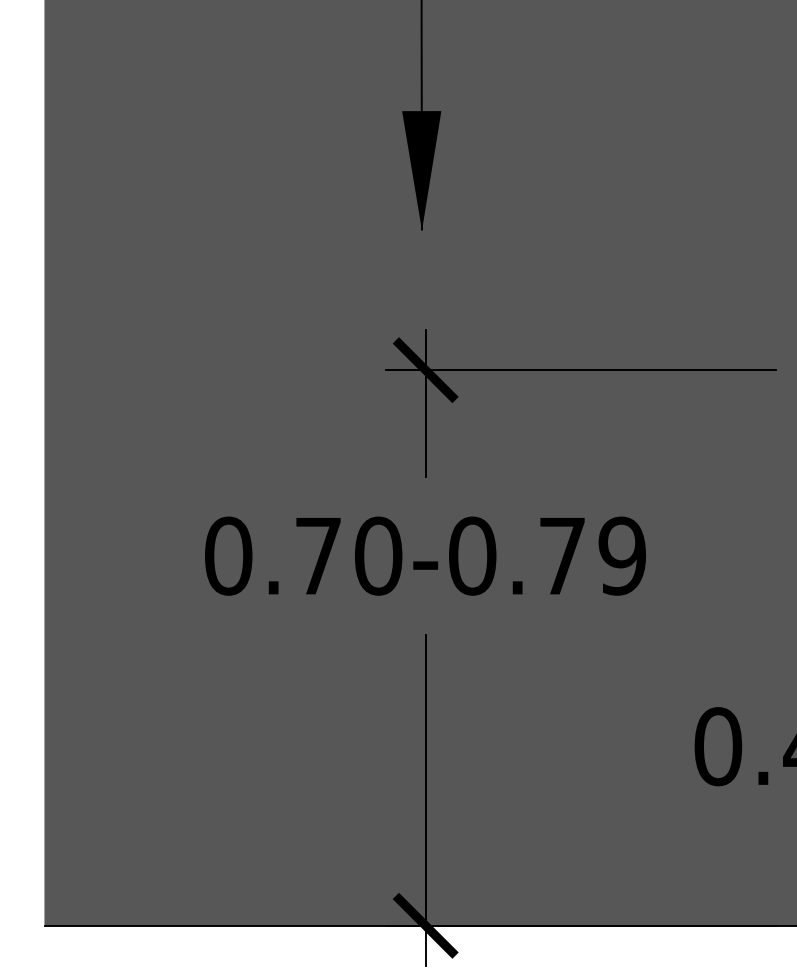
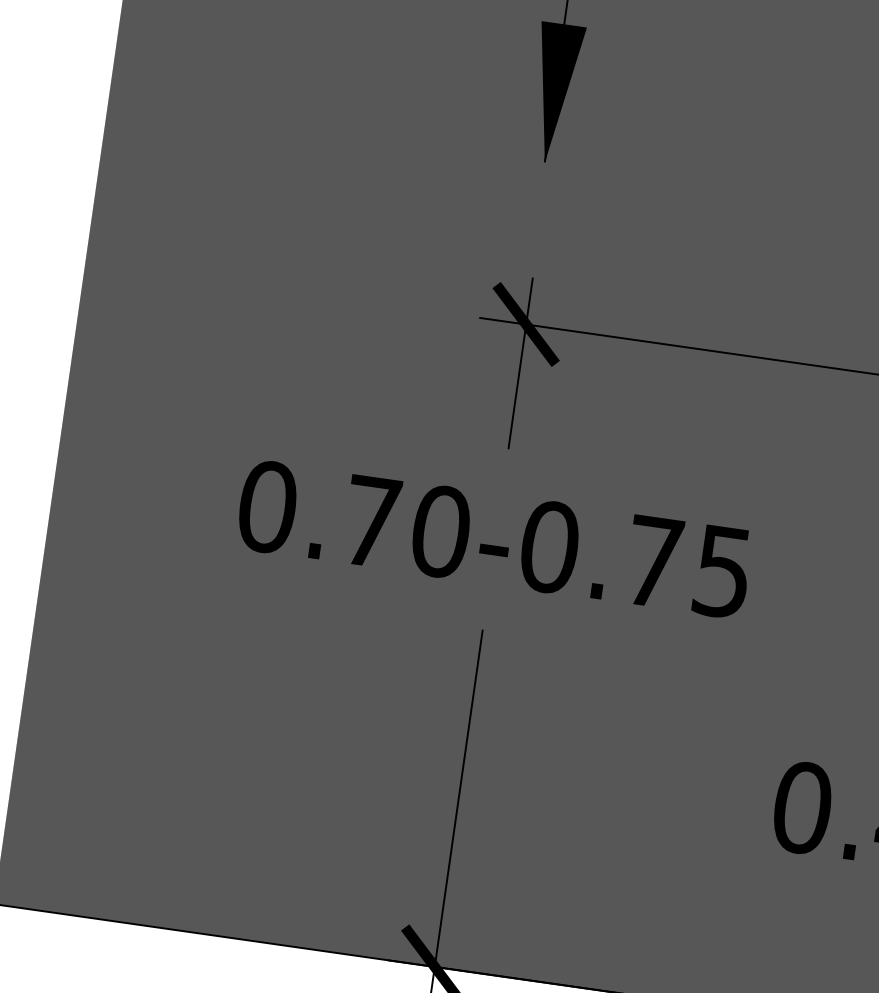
text: (621, 555) -> (722, 570), 0.70-0.79 -> 0.70-0.75

